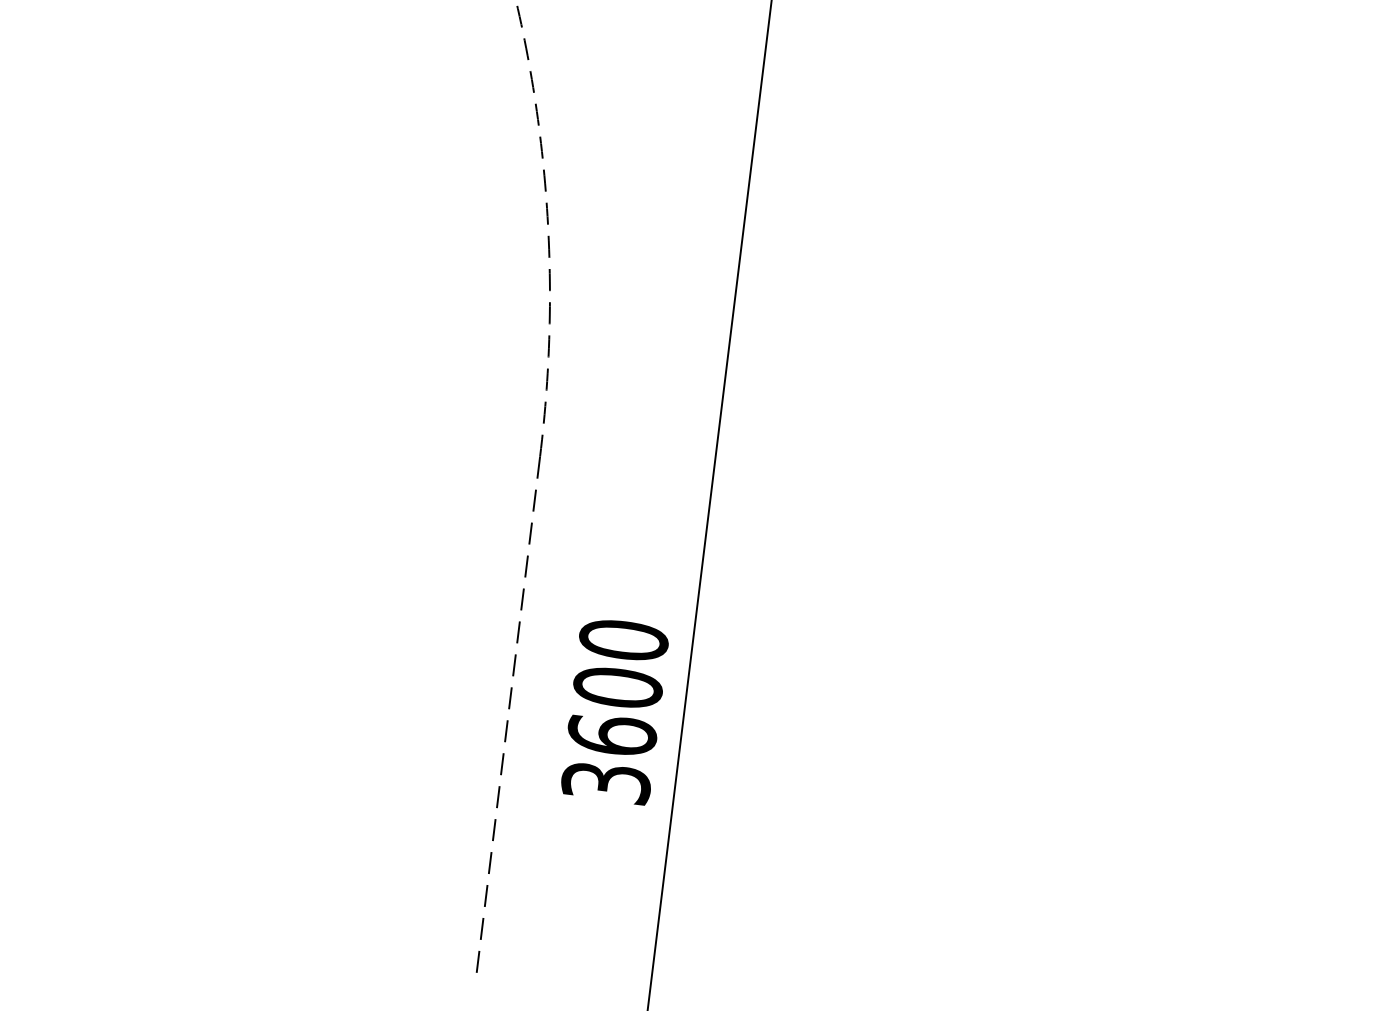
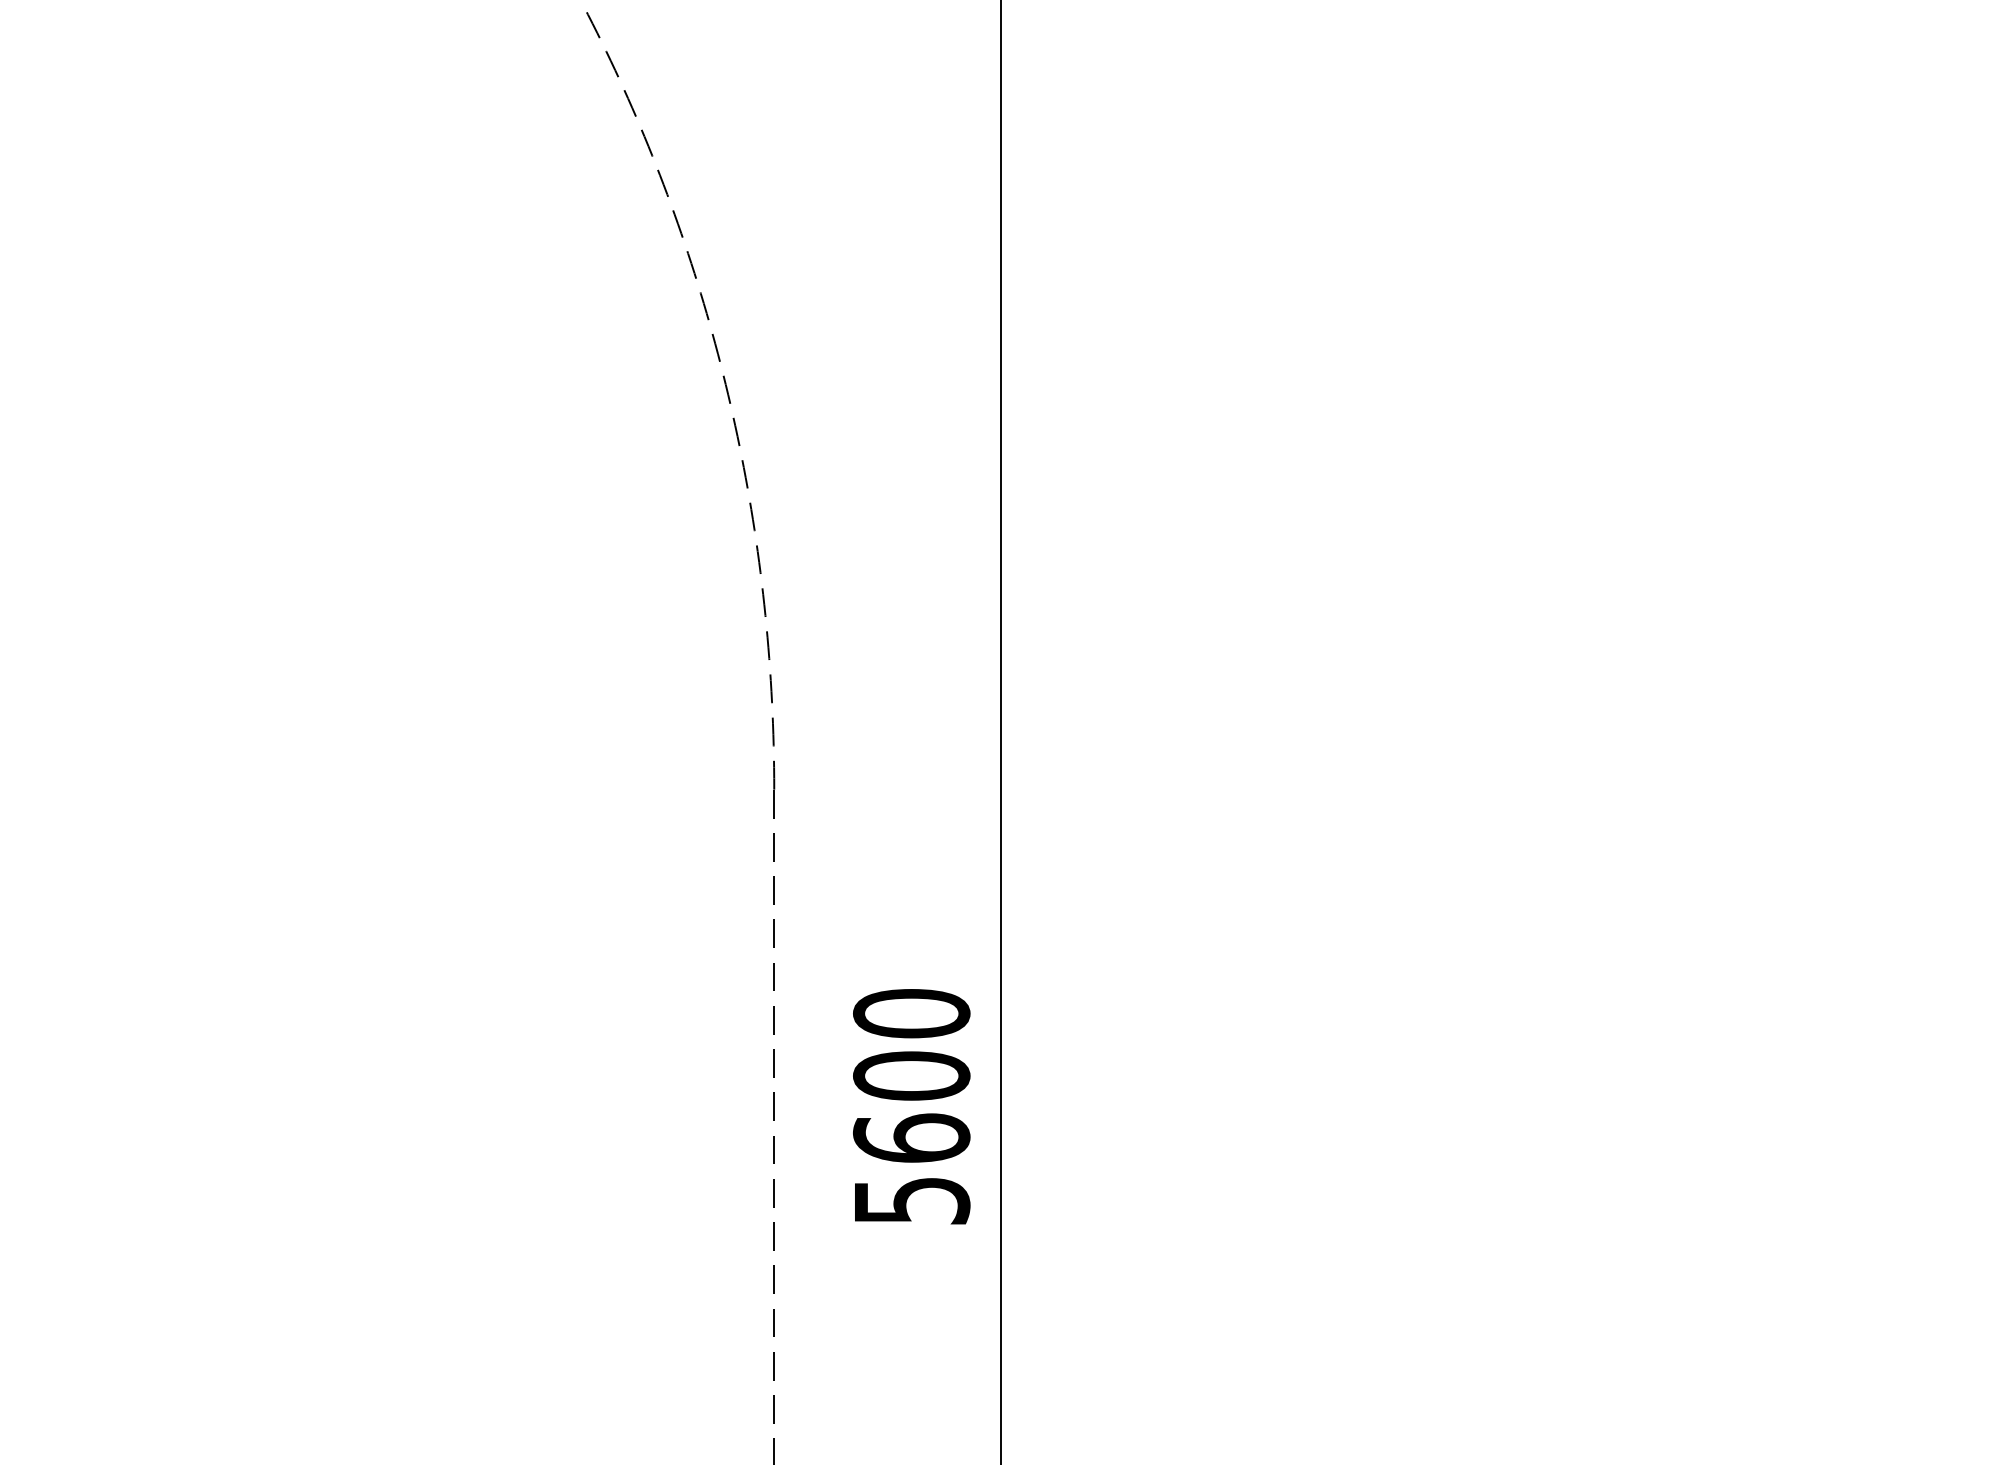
text: (606, 782) -> (911, 1200), 3600 -> 5600

